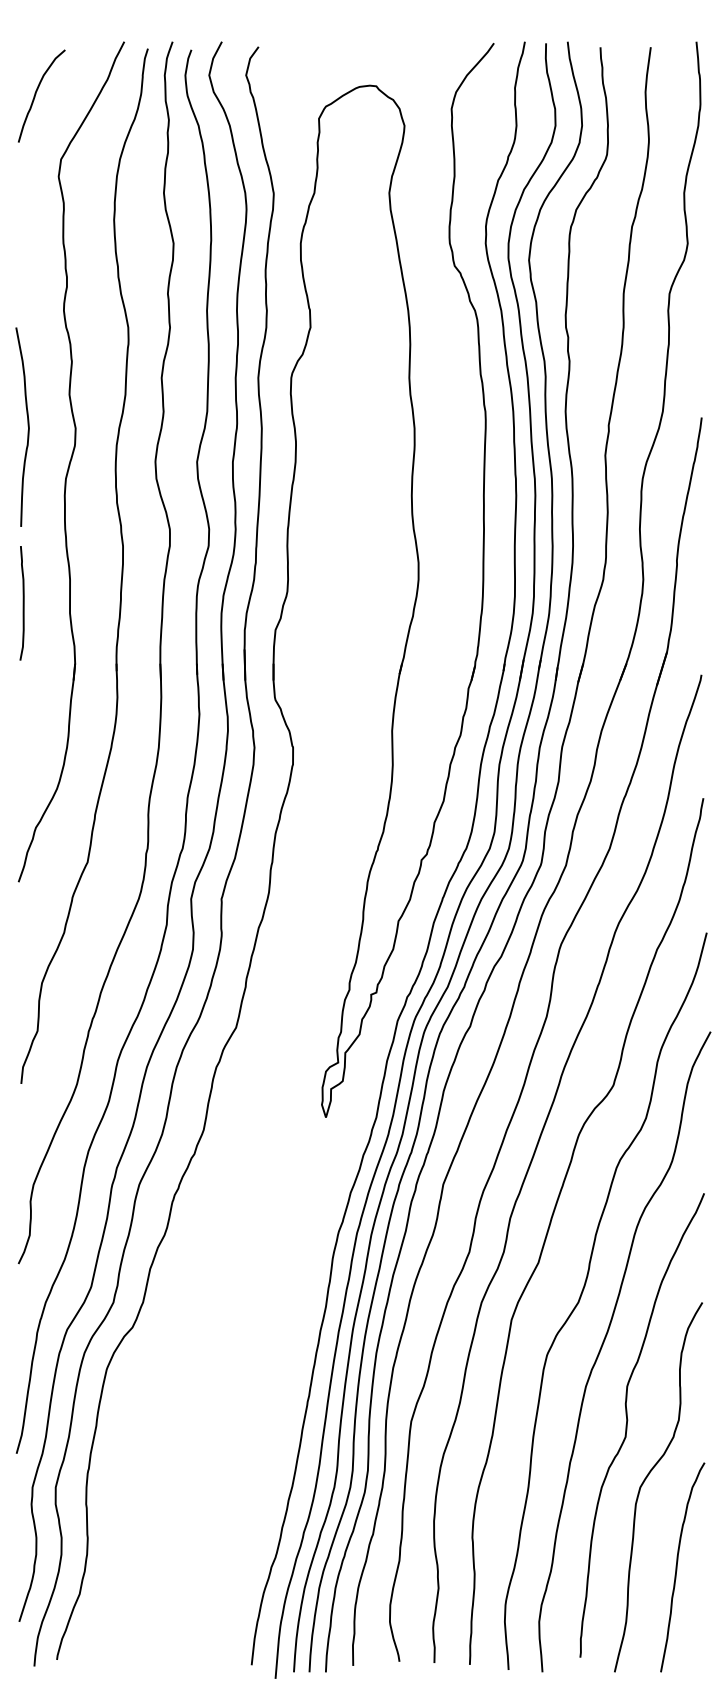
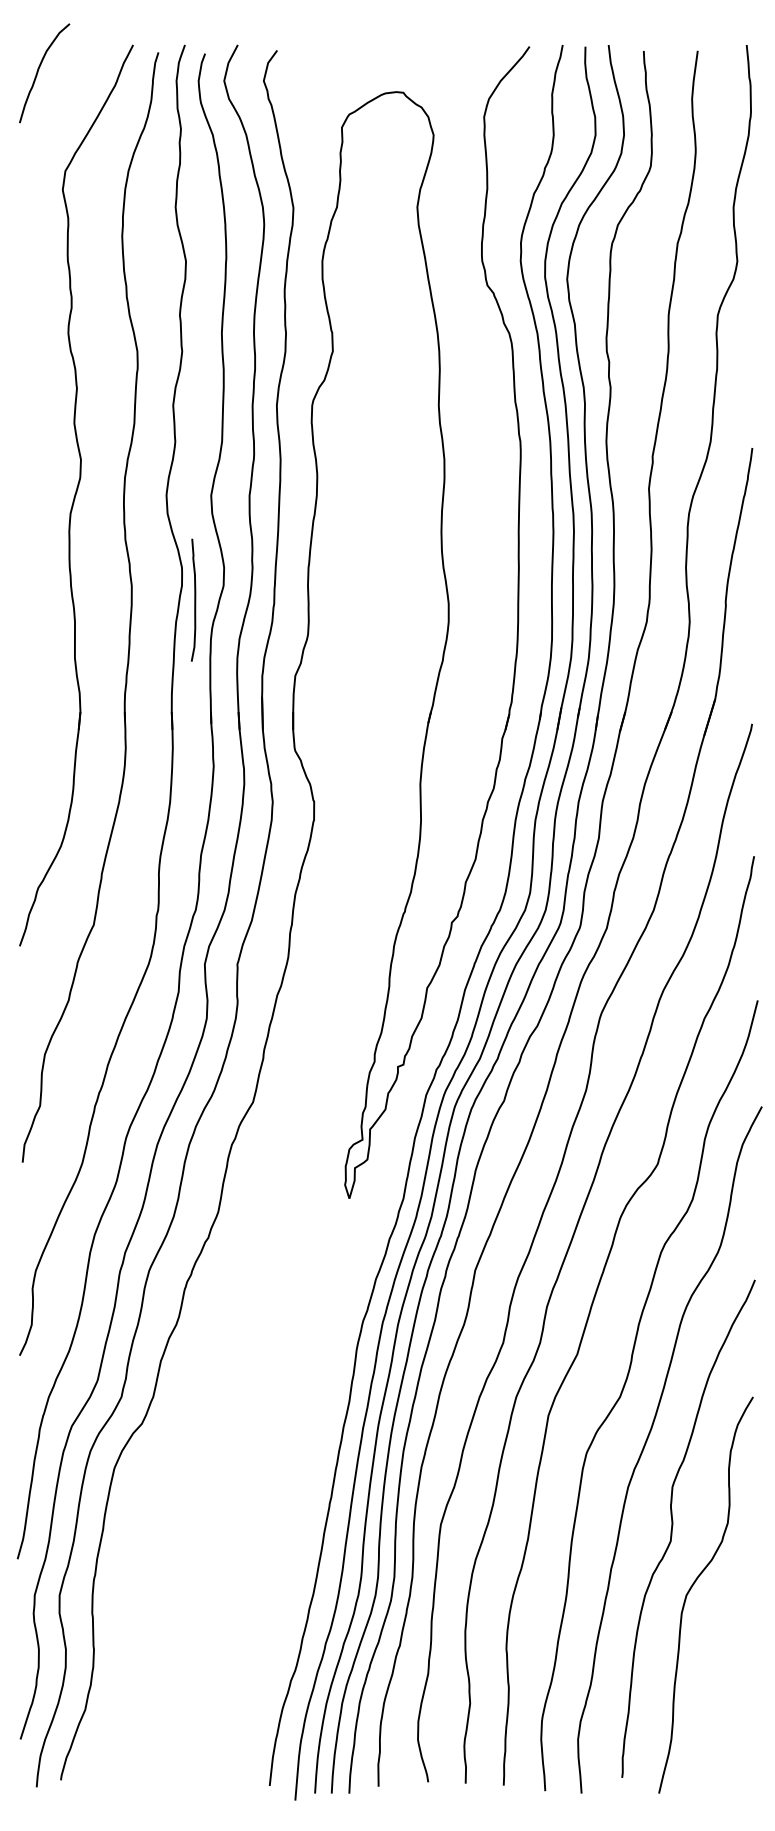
curve: (36, 95) -> (38, 72), moved
curve: (27, 427) -> (29, 458), removed
curve: (23, 602) -> (194, 599), moved
curve: (677, 1566) -> (726, 1680), removed

